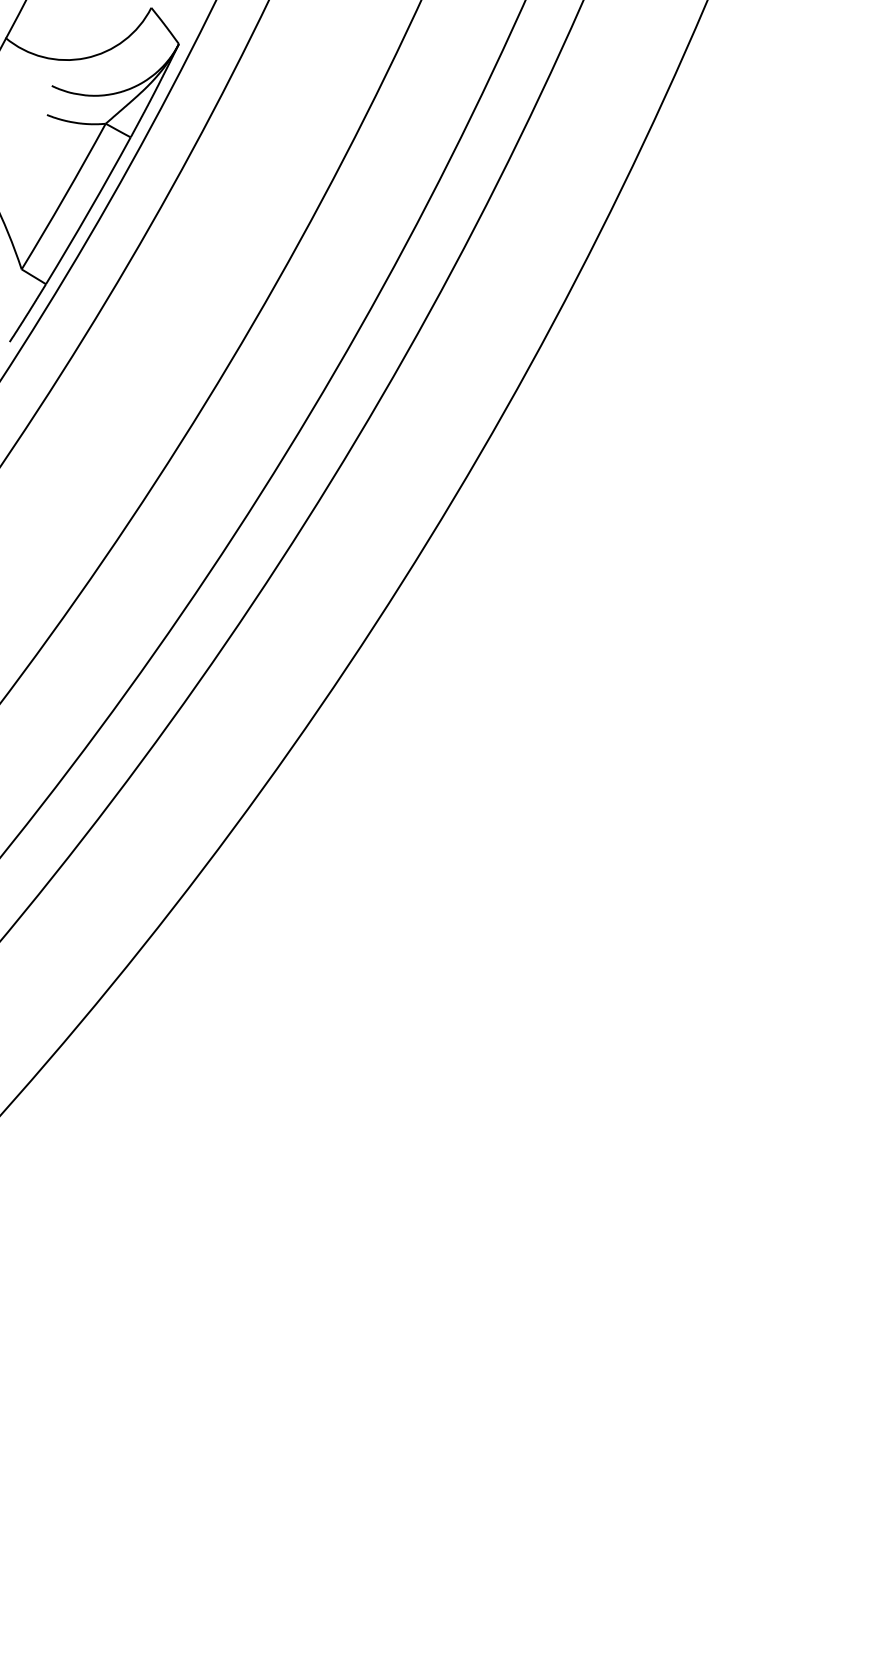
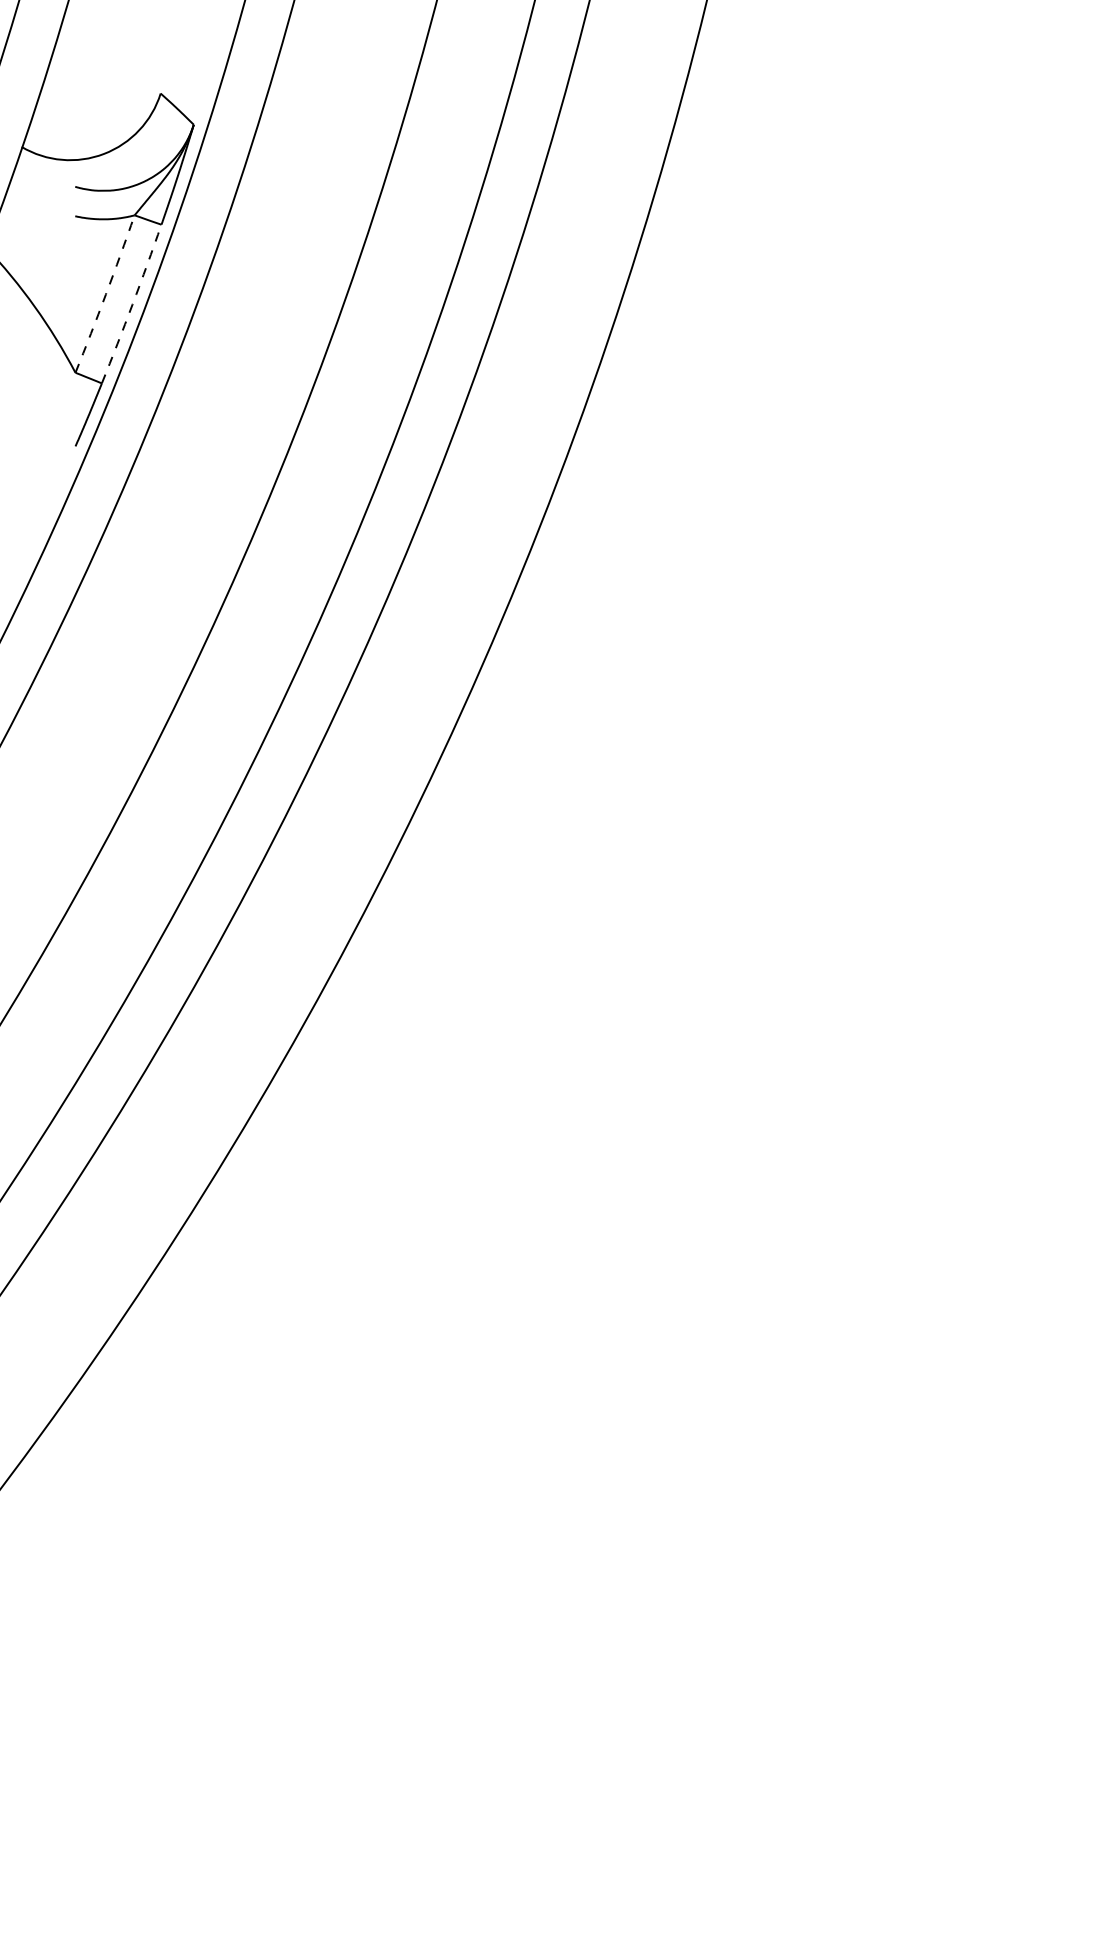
arc: (64, 197) -> (105, 294), solid -> dashed
arc: (89, 211) -> (132, 304), solid -> dashed

